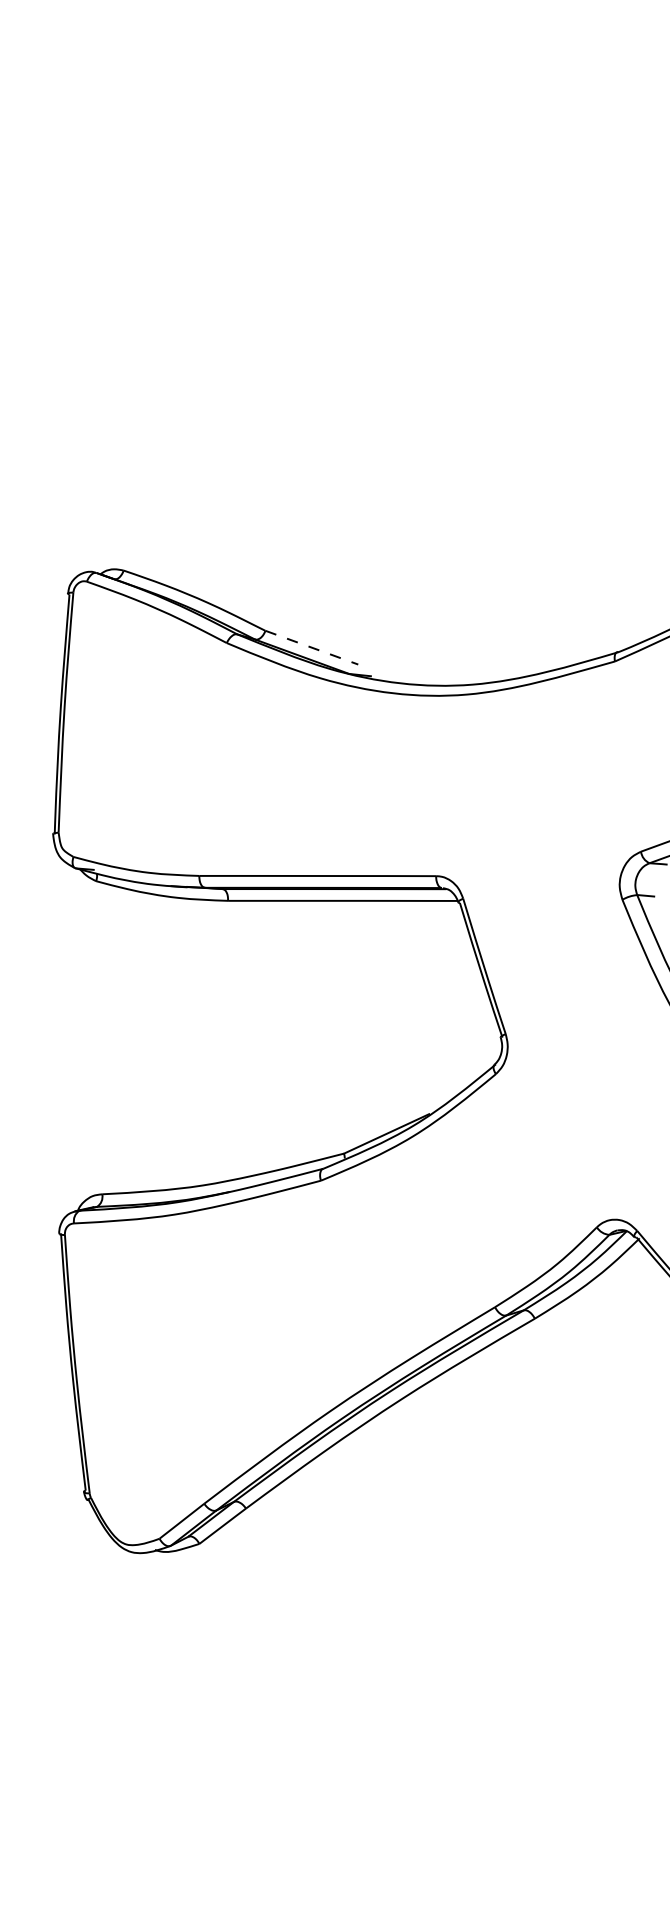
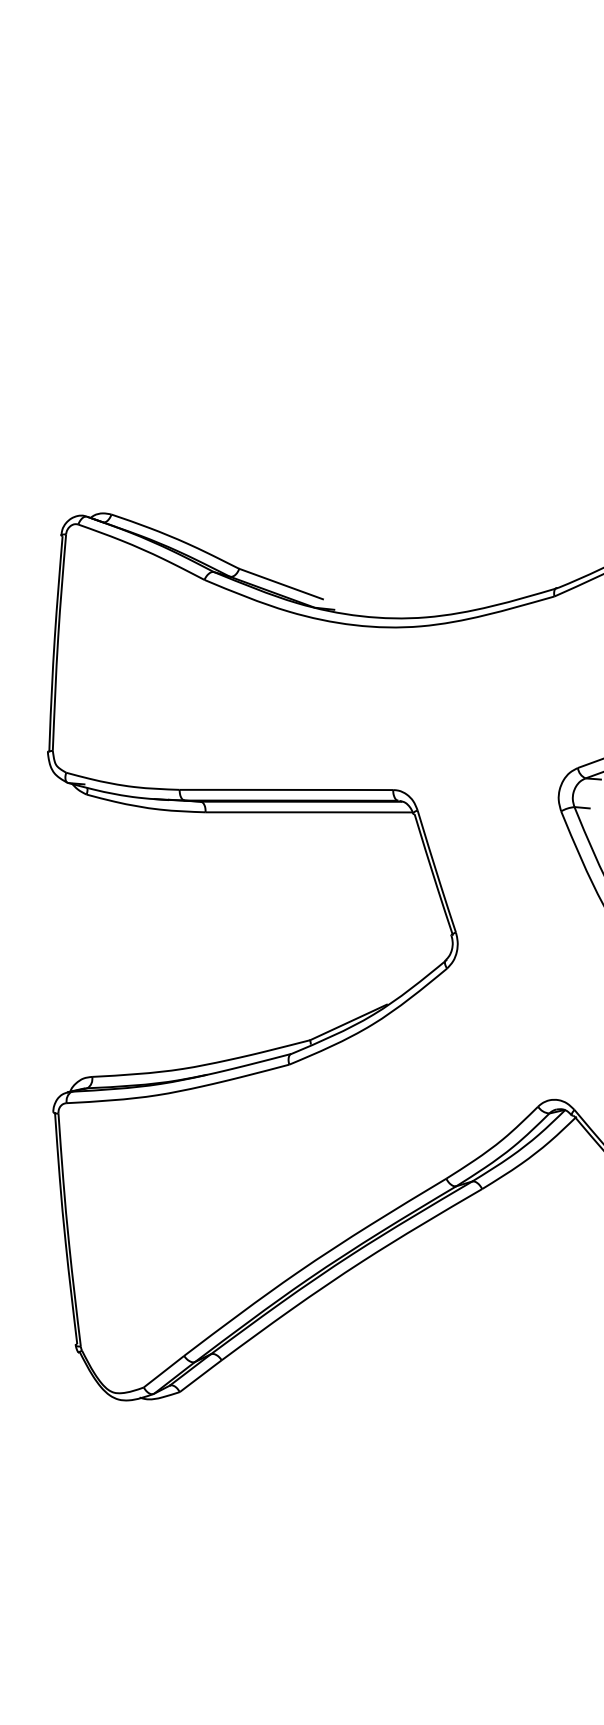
line: (312, 648) -> (281, 584), dashed -> solid

